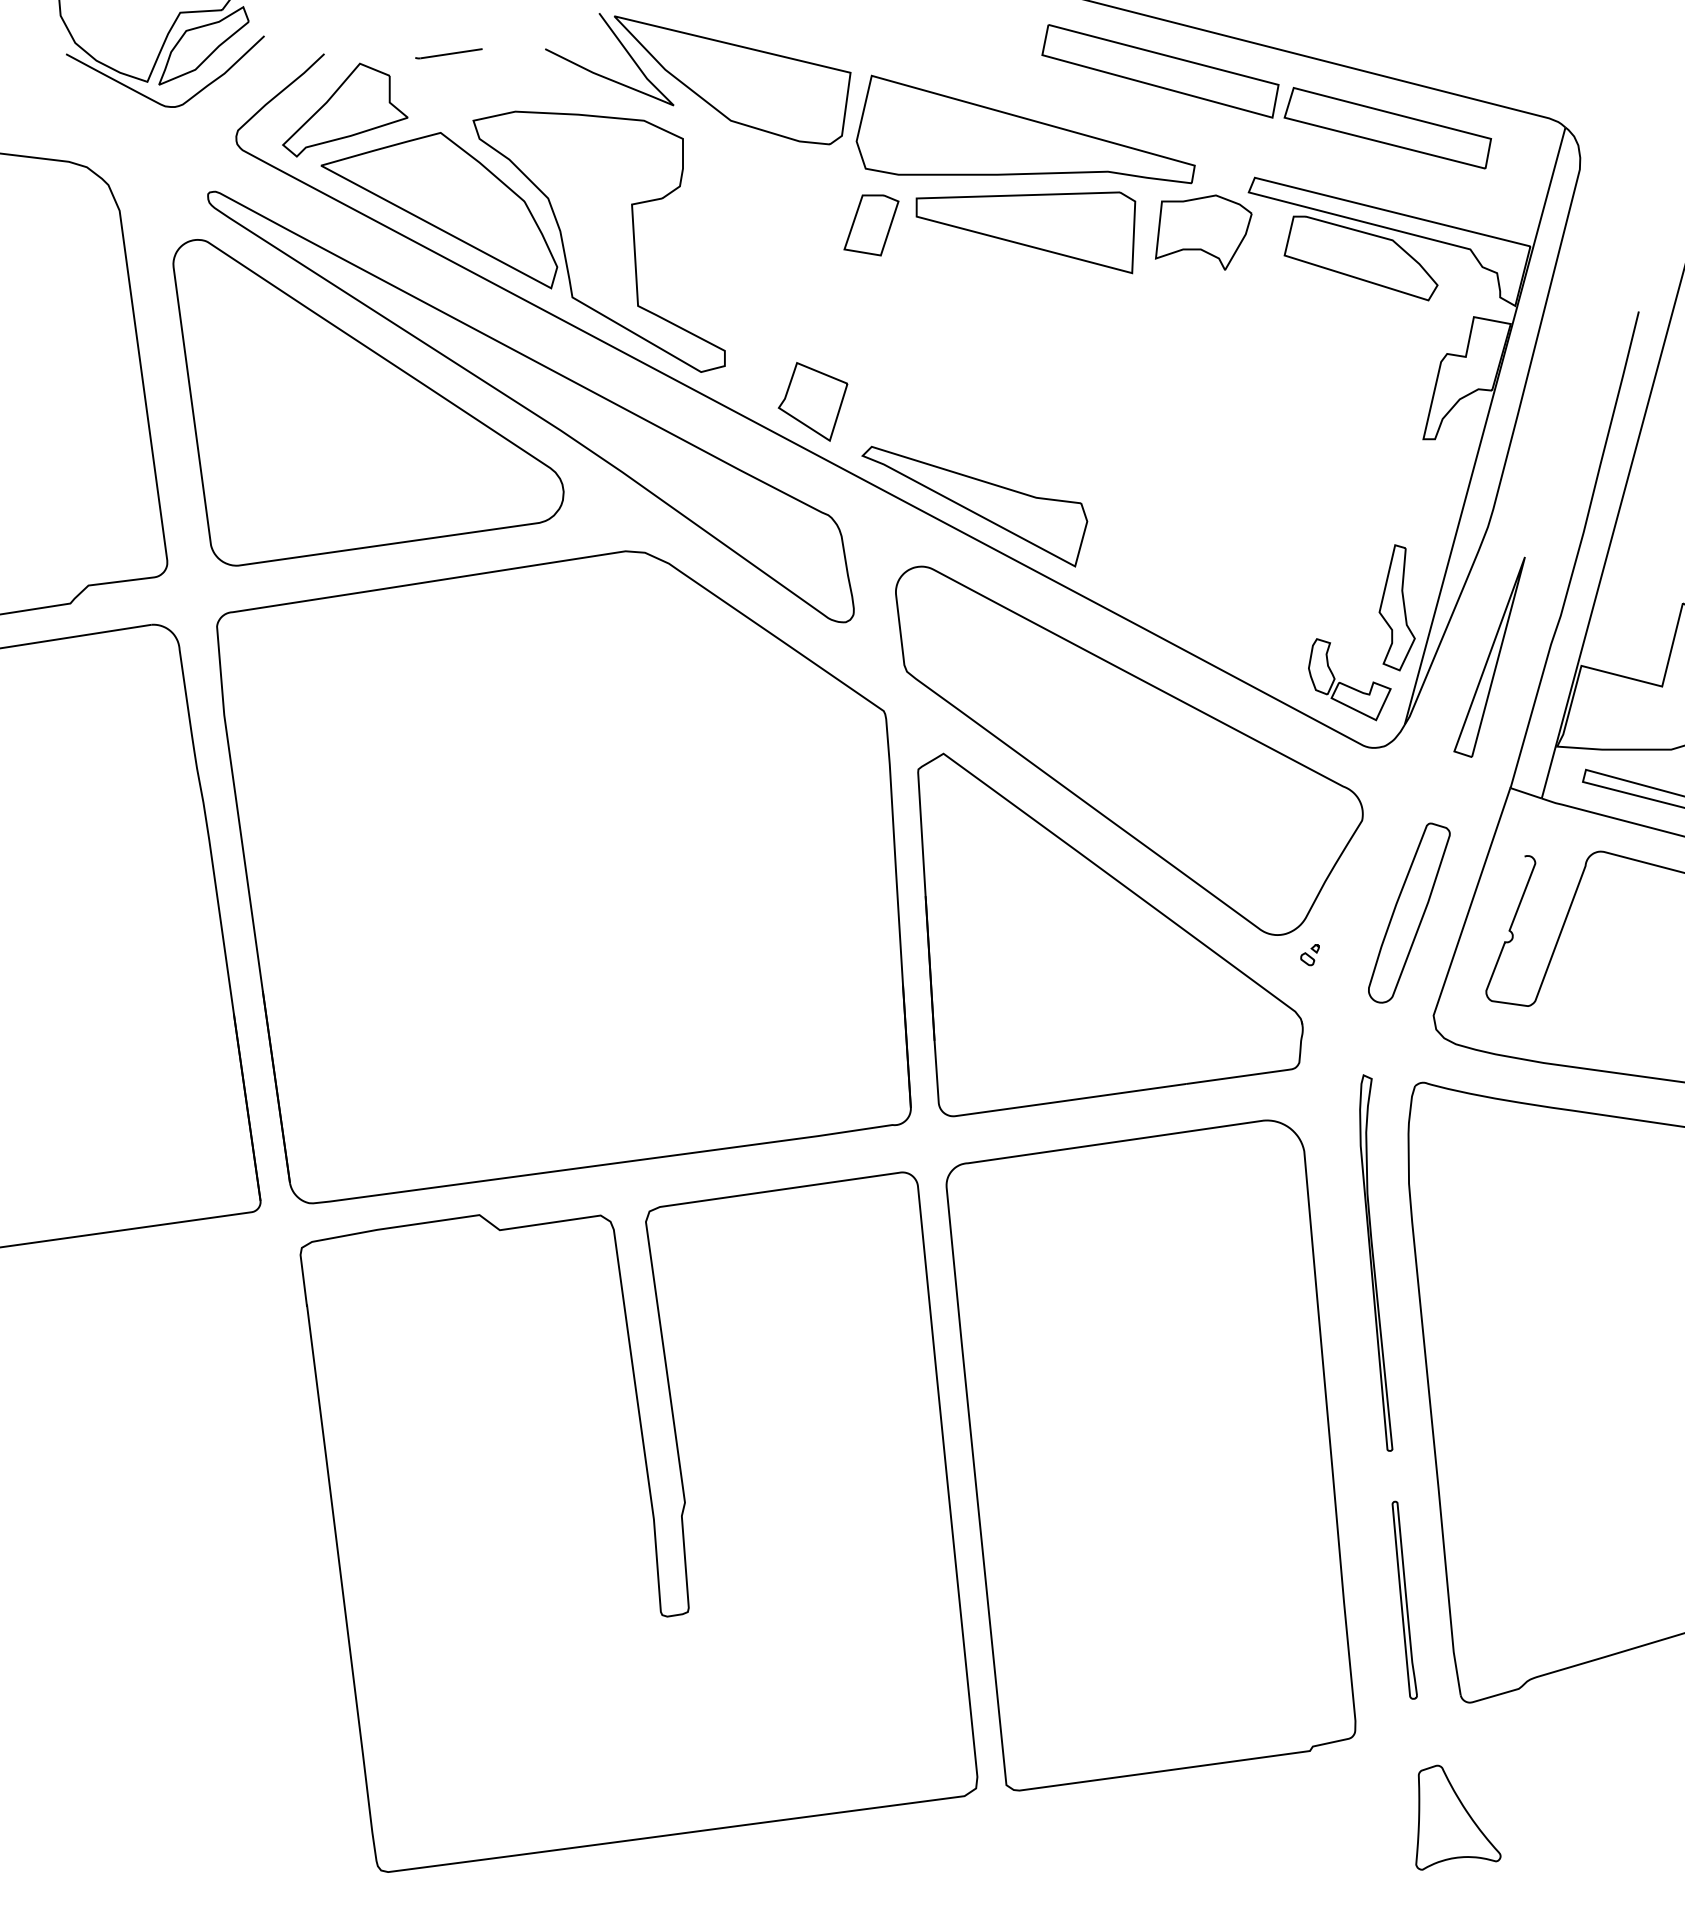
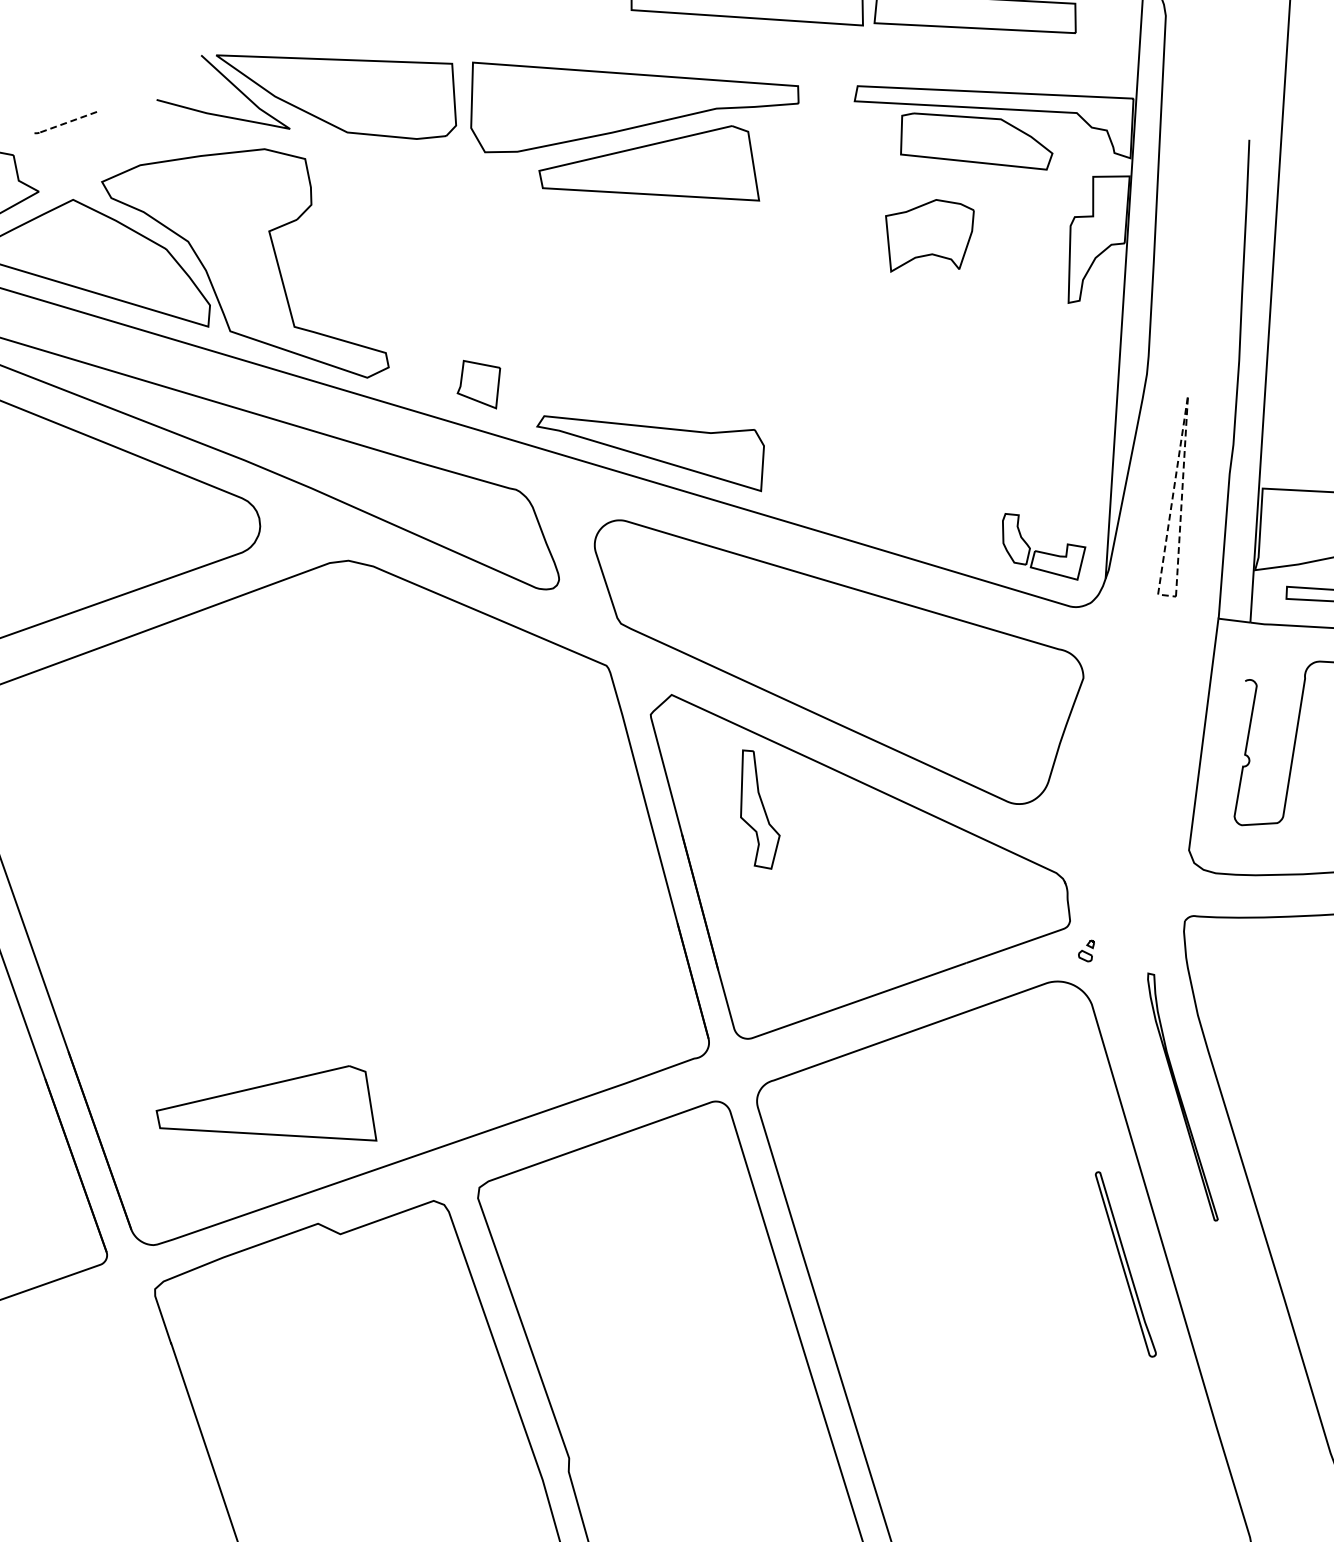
line: (451, 53) -> (68, 122), solid -> dashed
part: (871, 225) -> (501, 205), removed
part: (1203, 232) -> (931, 237), moved
part: (812, 401) -> (479, 384), size x0.7
line: (1521, 565) -> (1186, 404), solid -> dashed
part: (1396, 607) -> (756, 809), moved
part: (1409, 912) -> (1146, 756), removed
part: (1309, 955) -> (1086, 952), moved
part: (448, 1102) -> (266, 1122), added
part: (1376, 1262) -> (1182, 1096), size x0.7
part: (1404, 1599) -> (1125, 1263), moved

